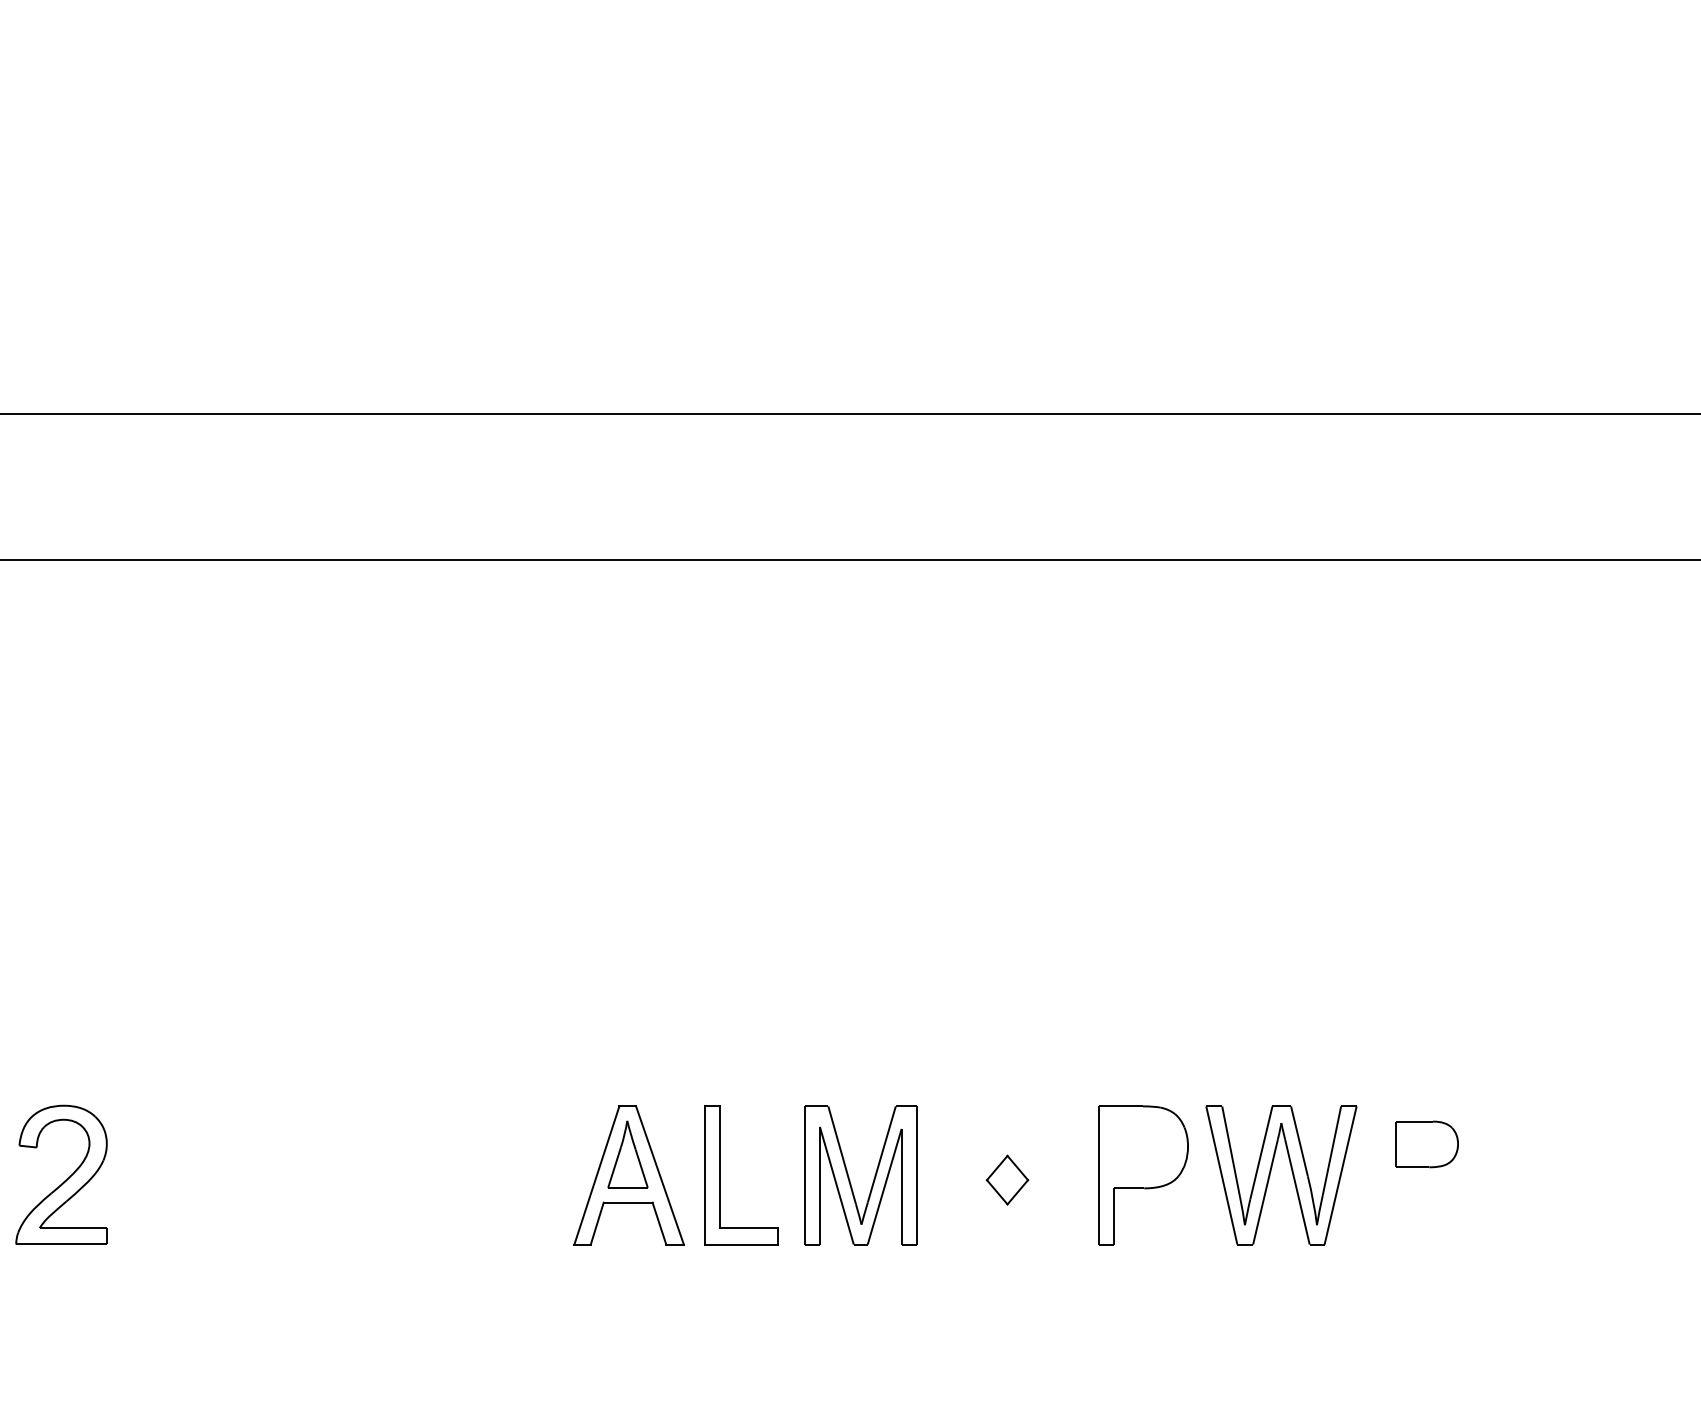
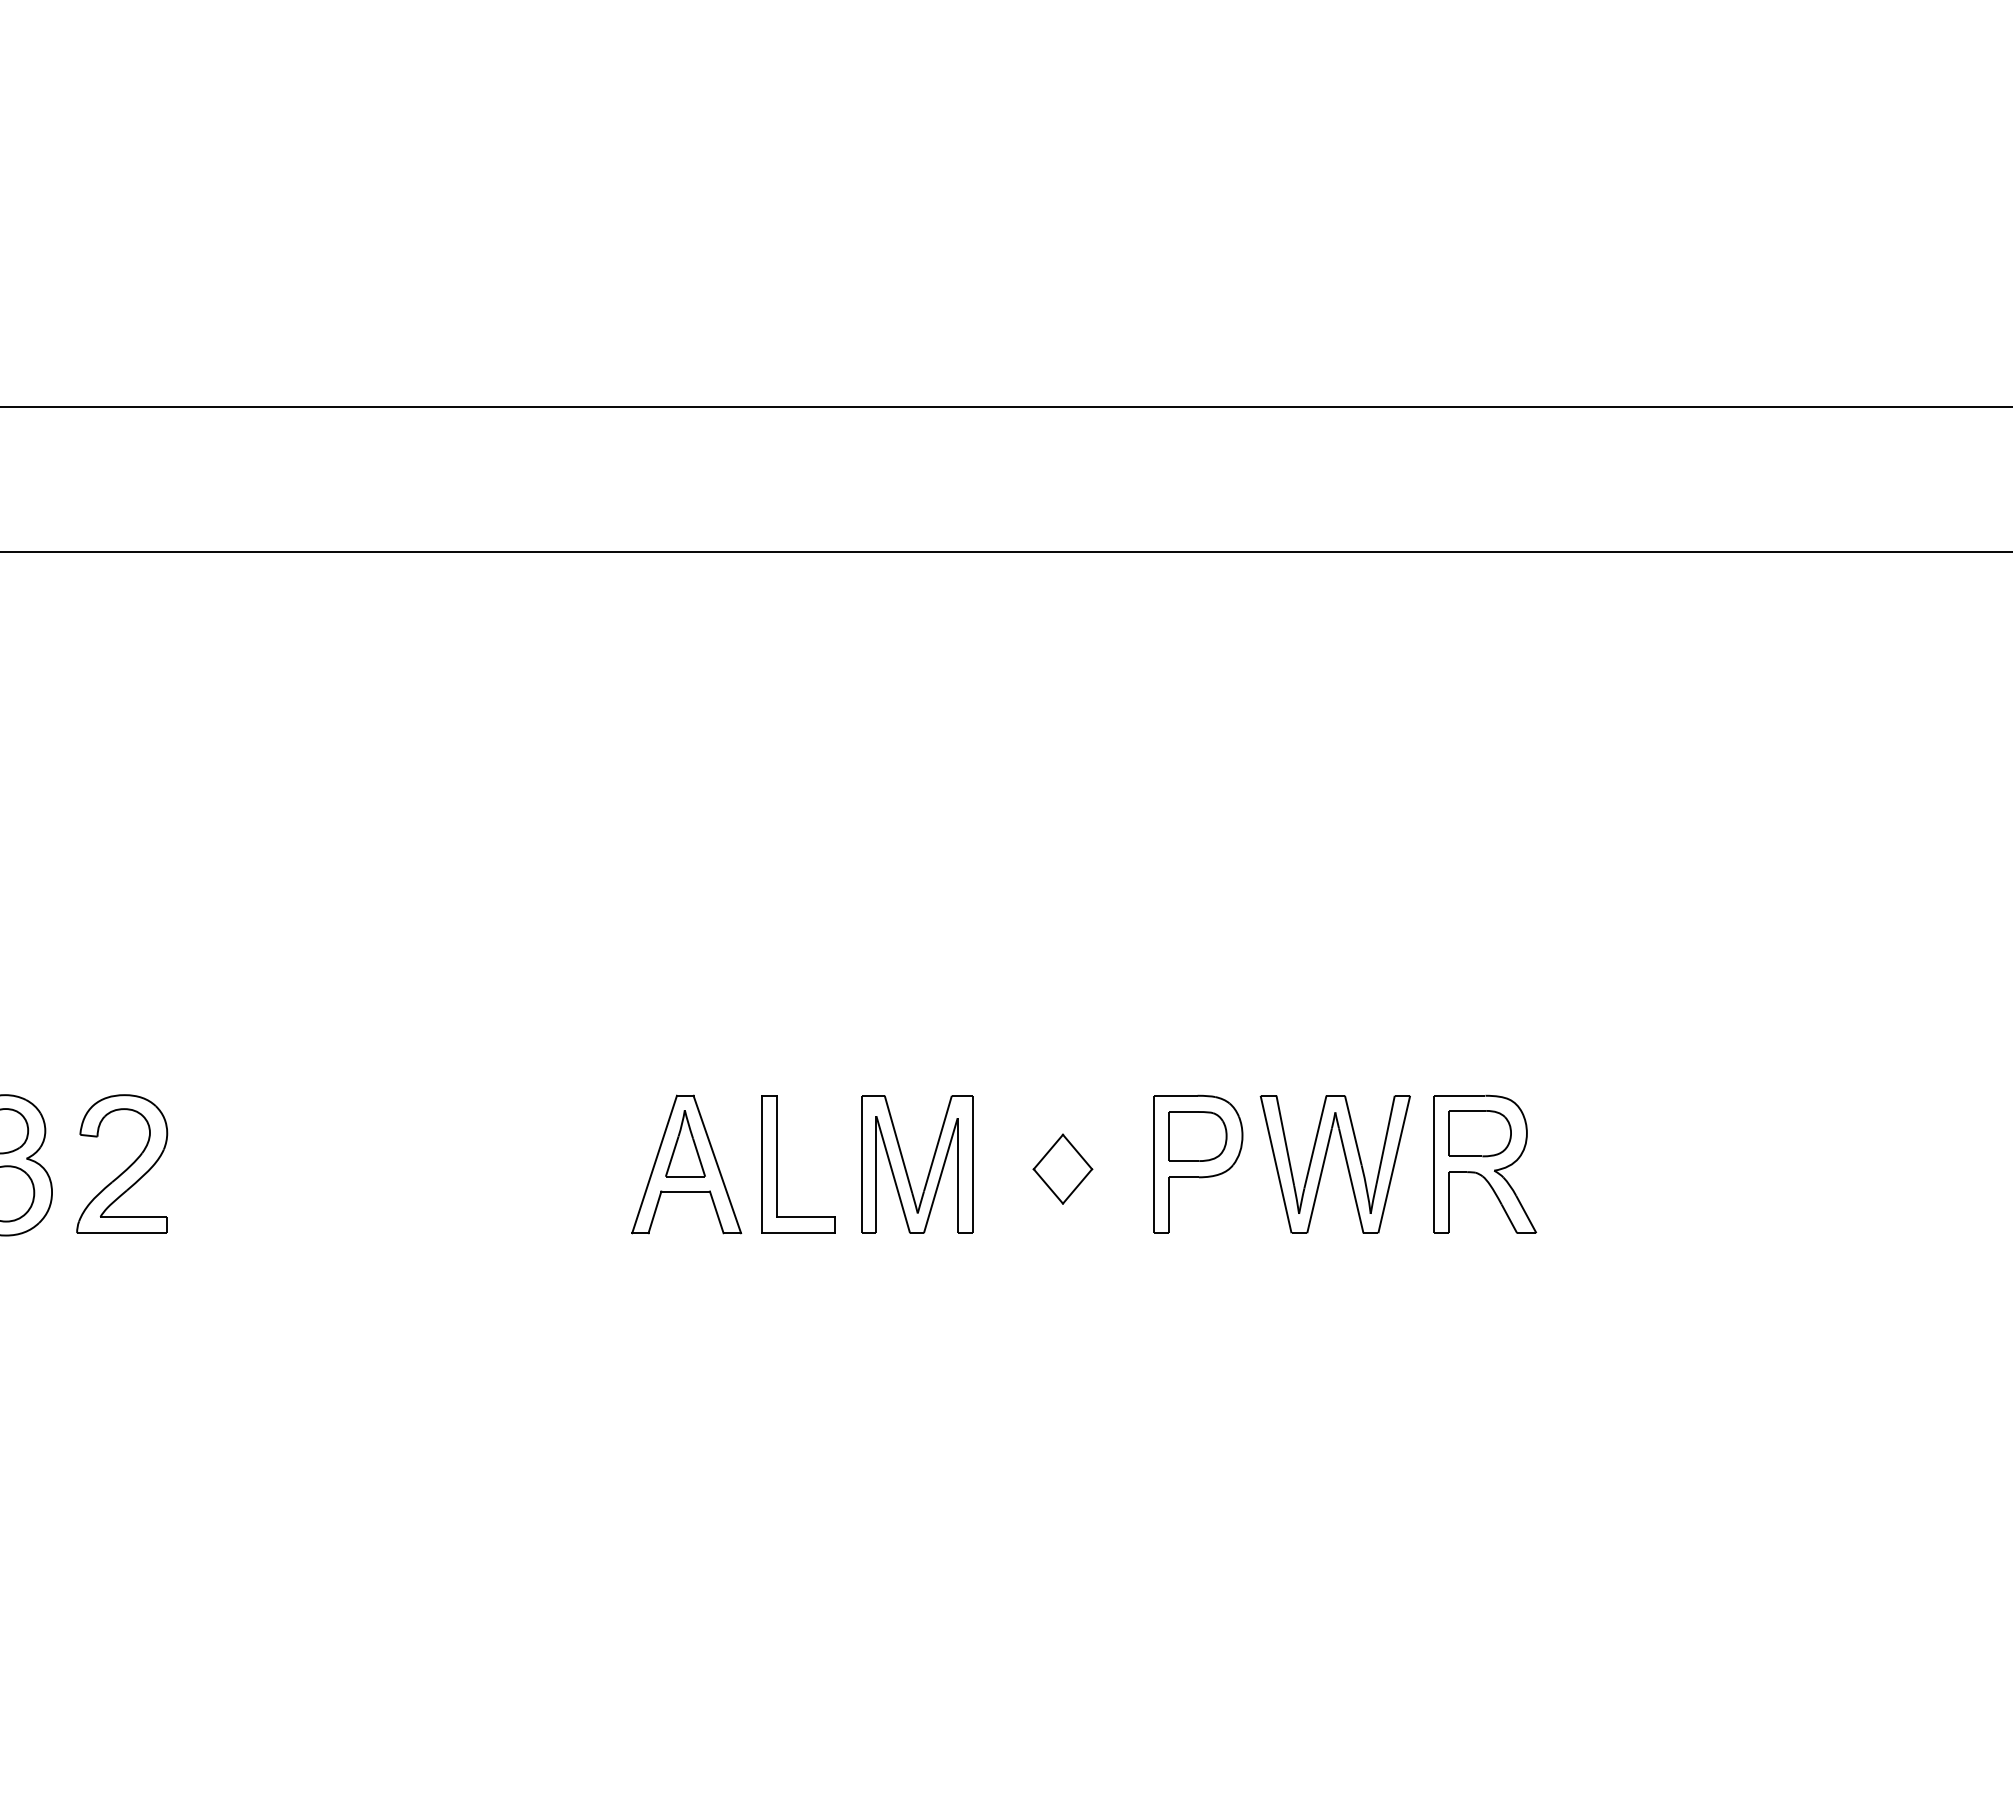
part: (1142, 1147) -> (1197, 1136), added
part: (1431, 1174) -> (1484, 1163), added
part: (1007, 1179) -> (1062, 1168), size x1.43

